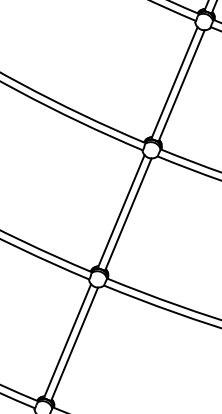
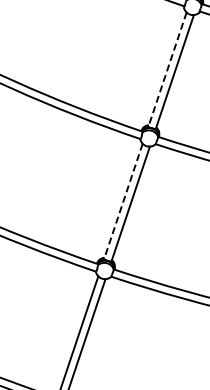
line: (174, 82) -> (167, 69), solid -> dashed
line: (121, 211) -> (123, 201), solid -> dashed

